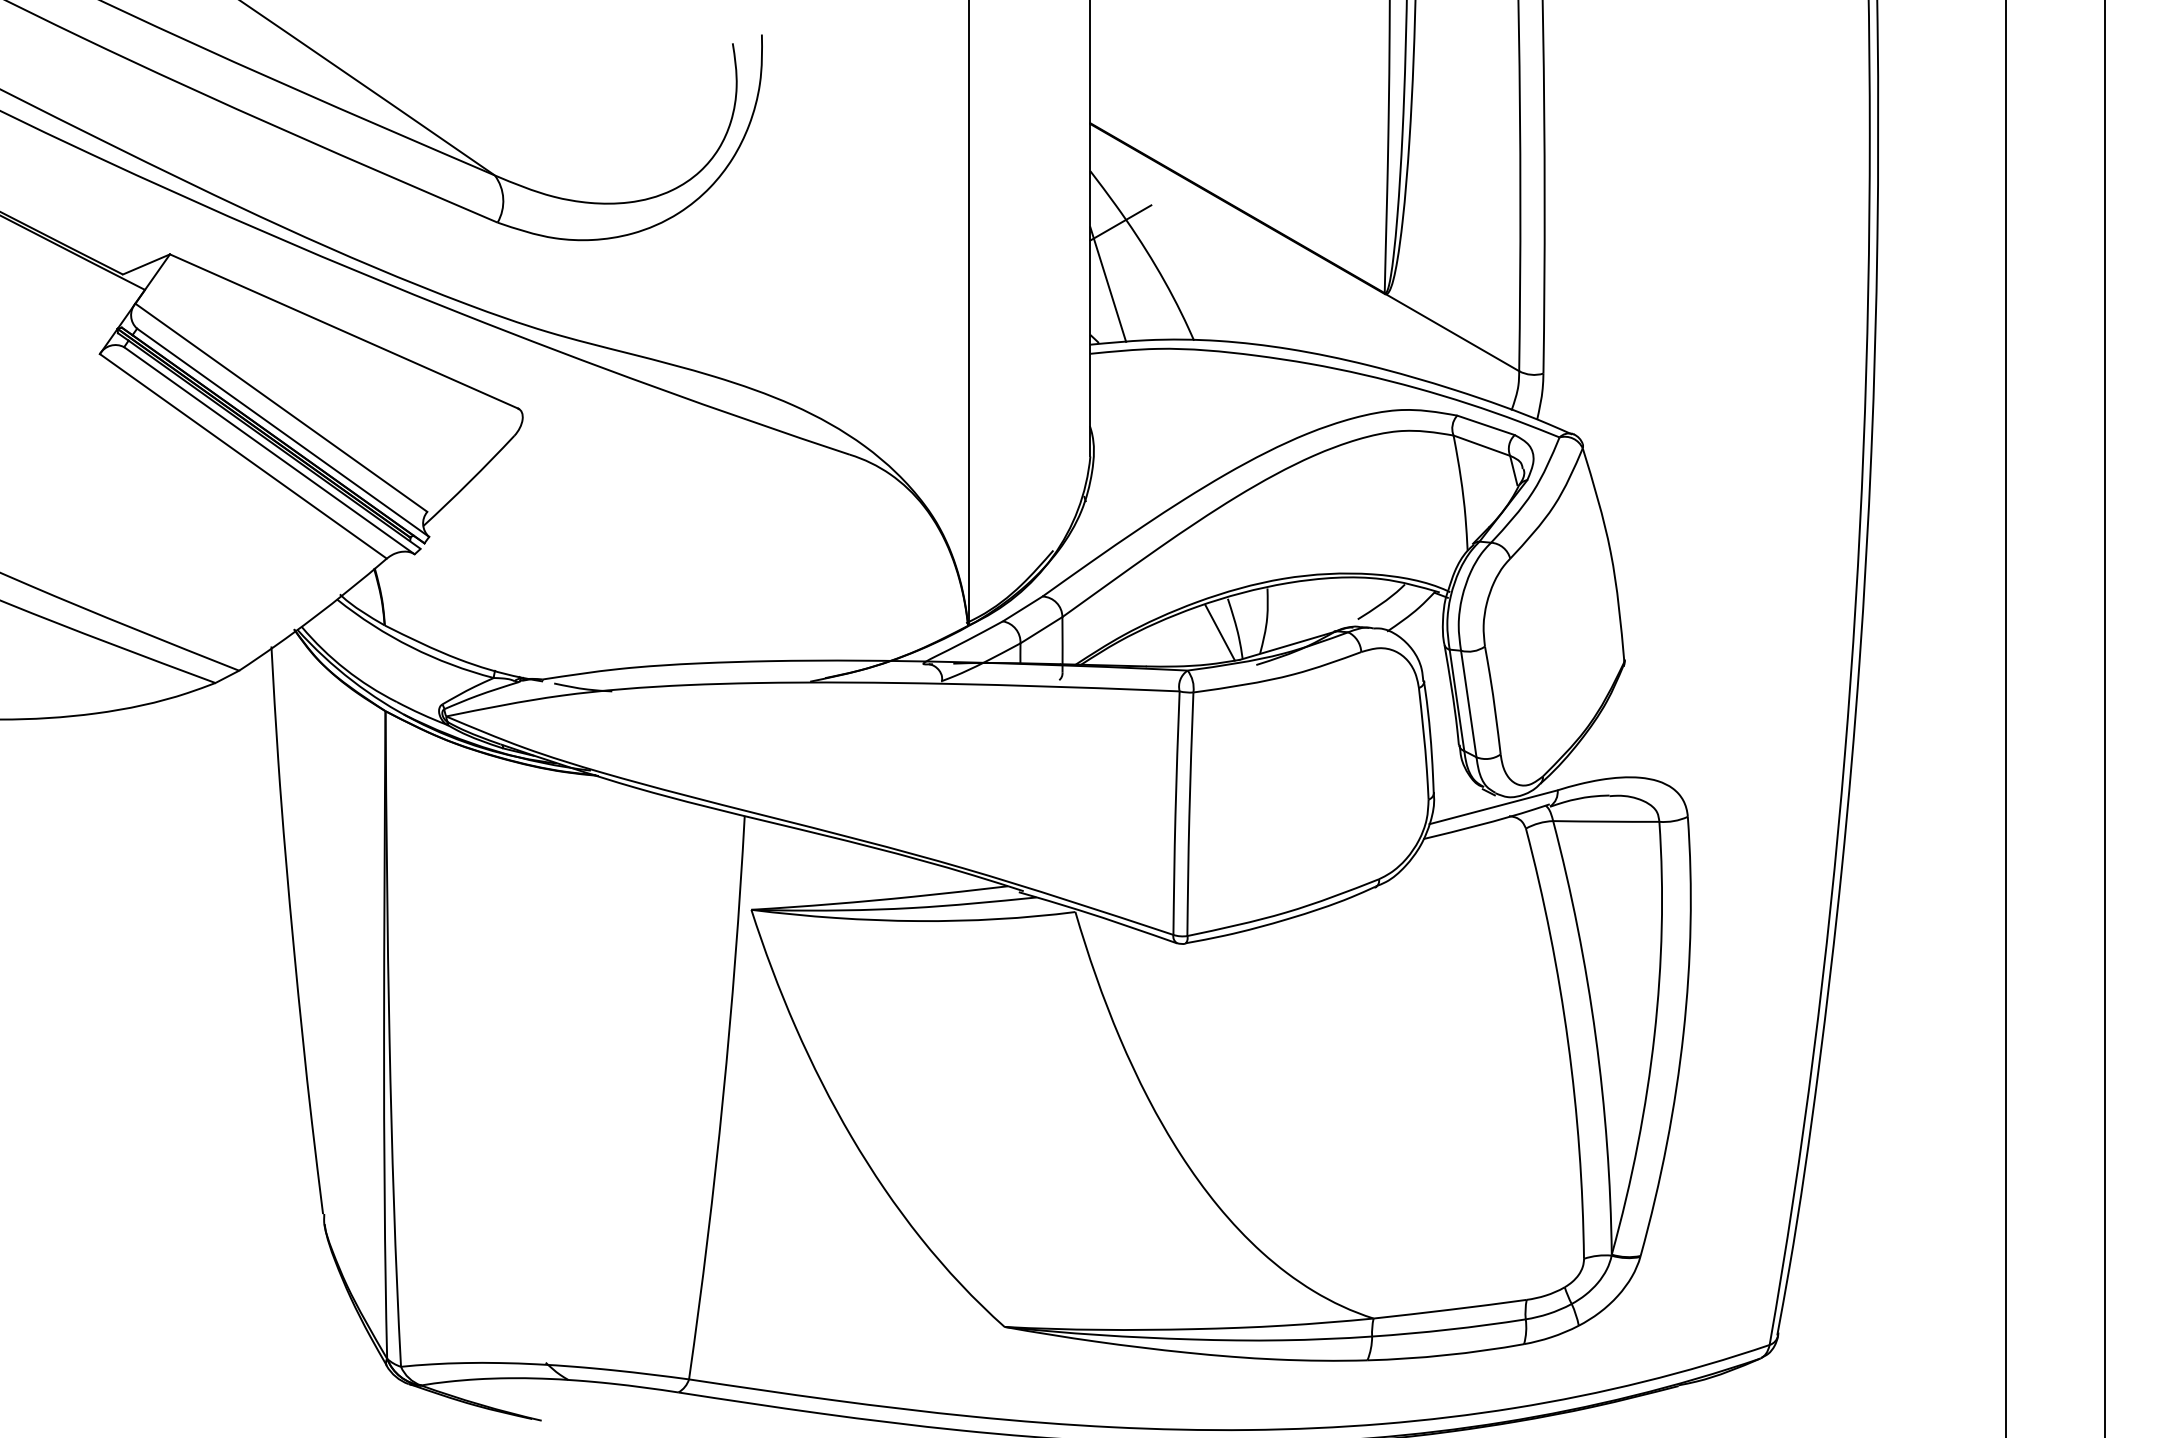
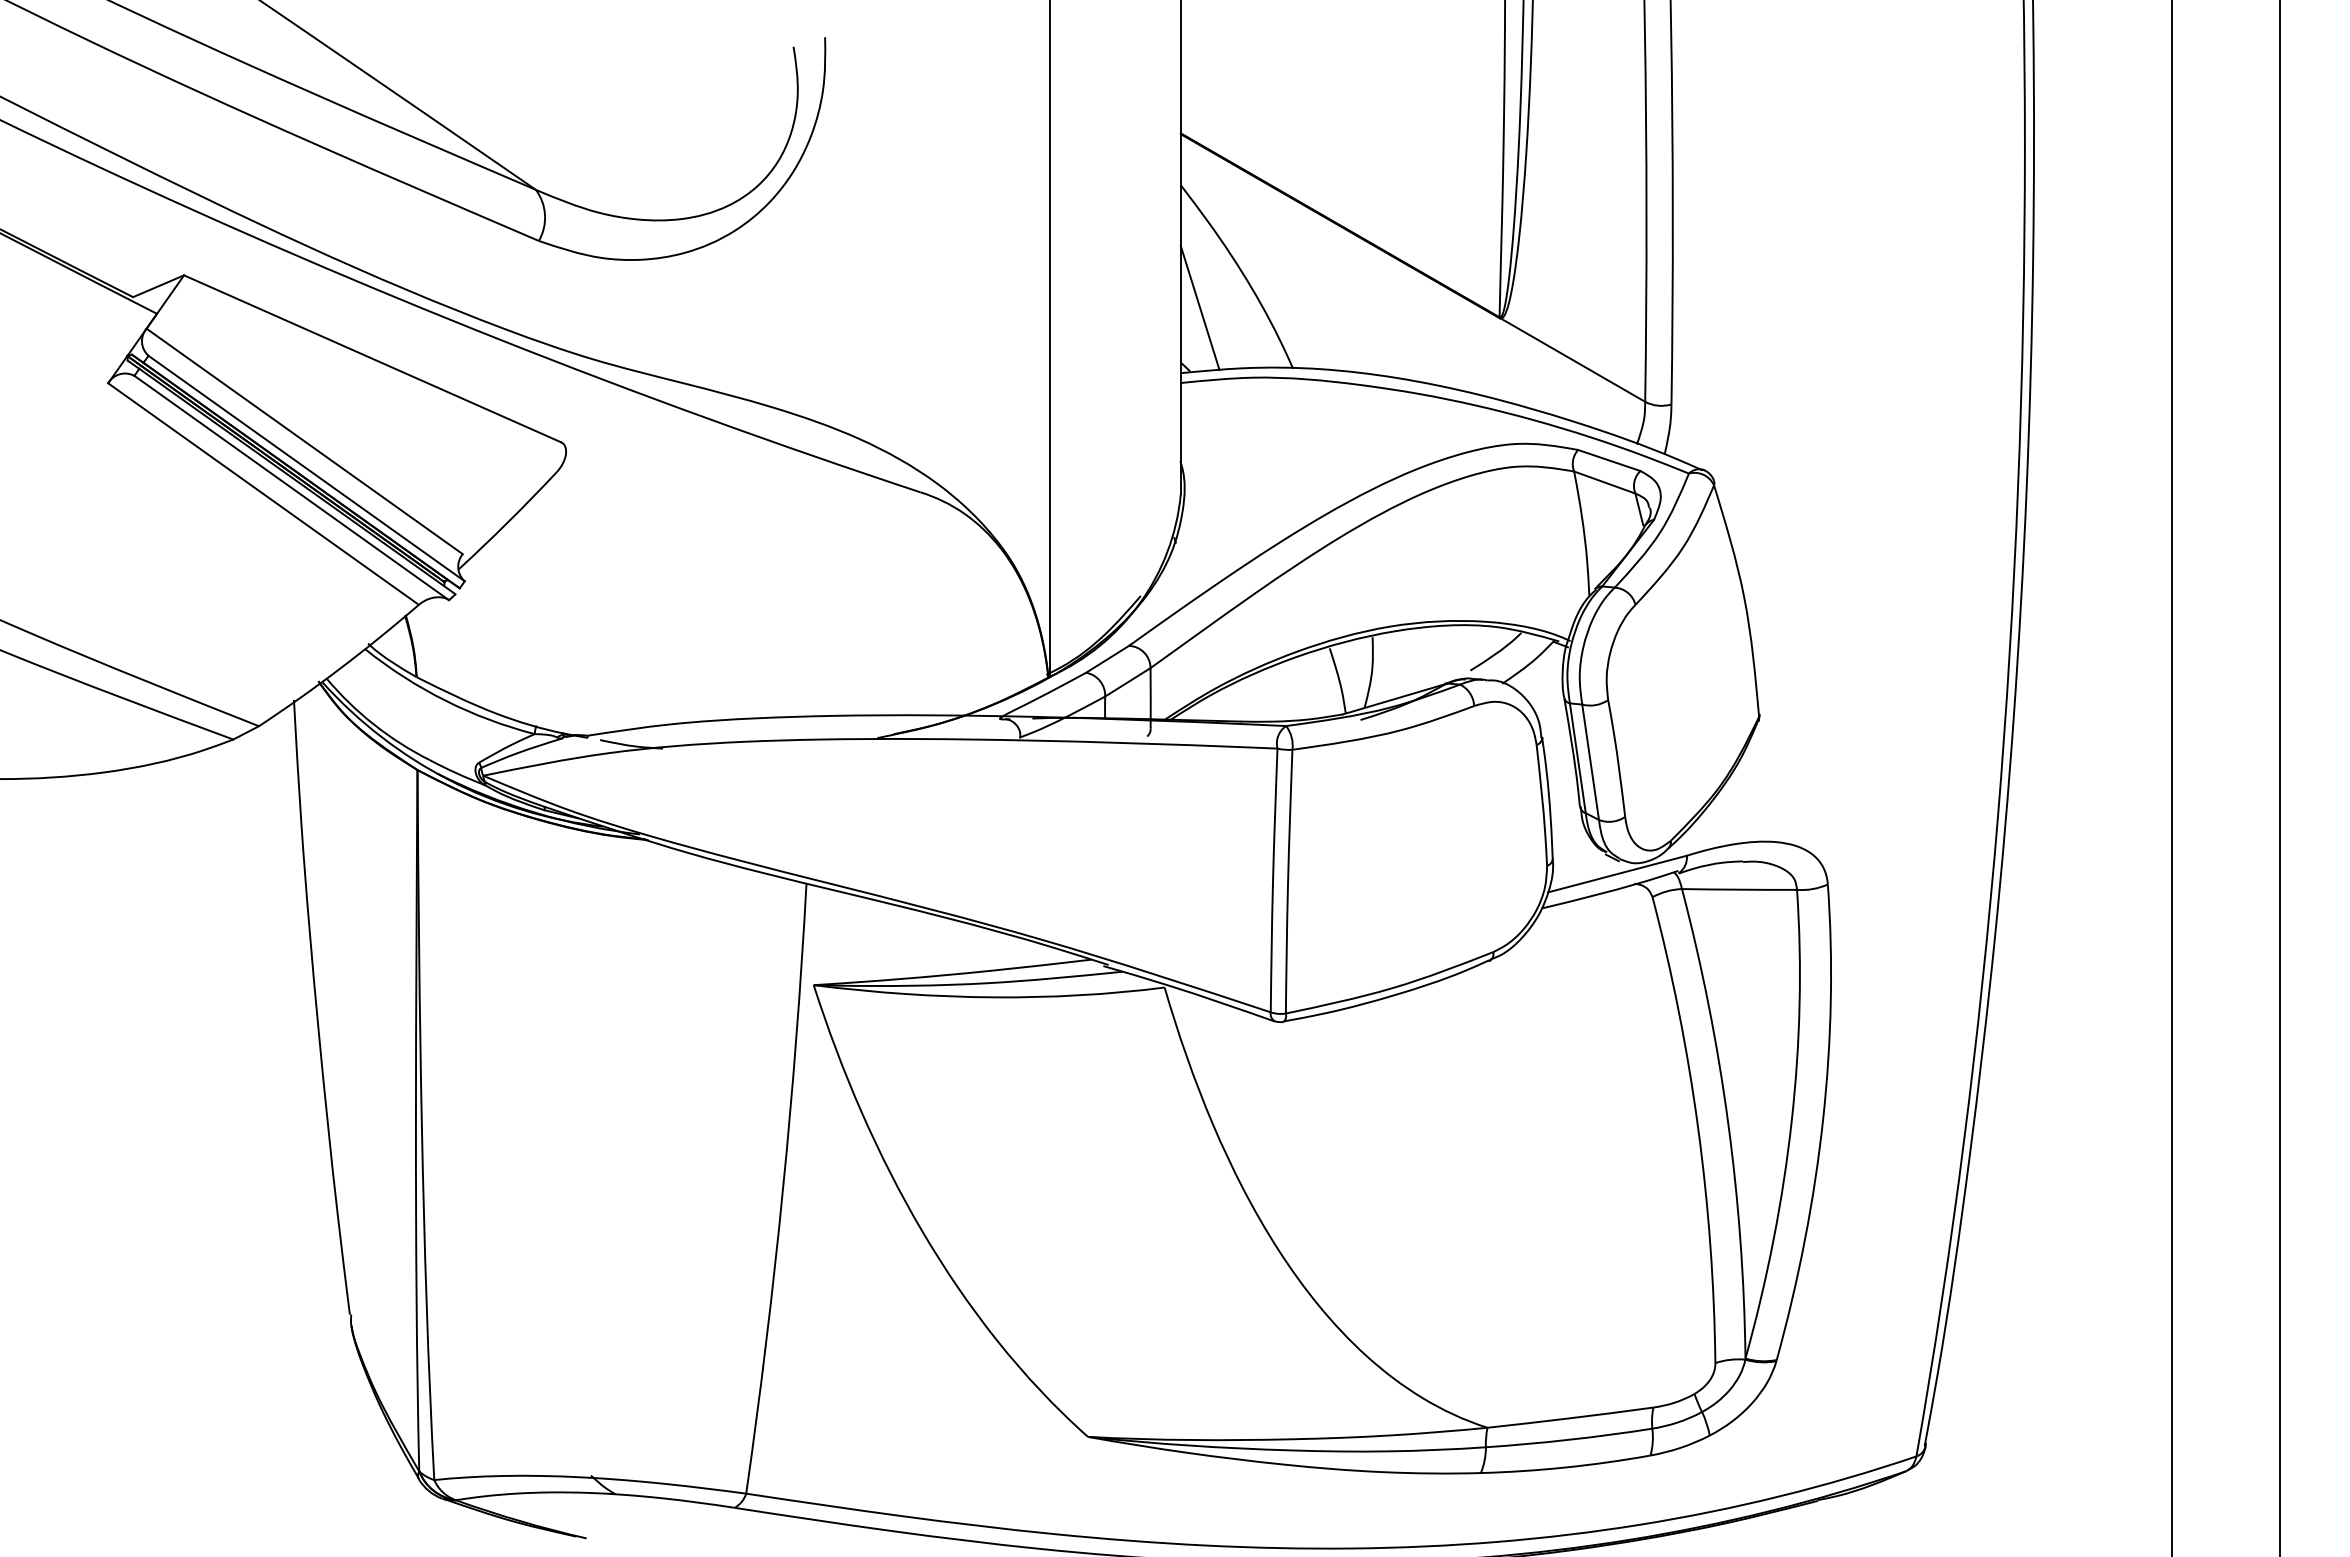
line: (1120, 223) -> (1213, 241), removed
line: (1220, 632) -> (1321, 684), removed

